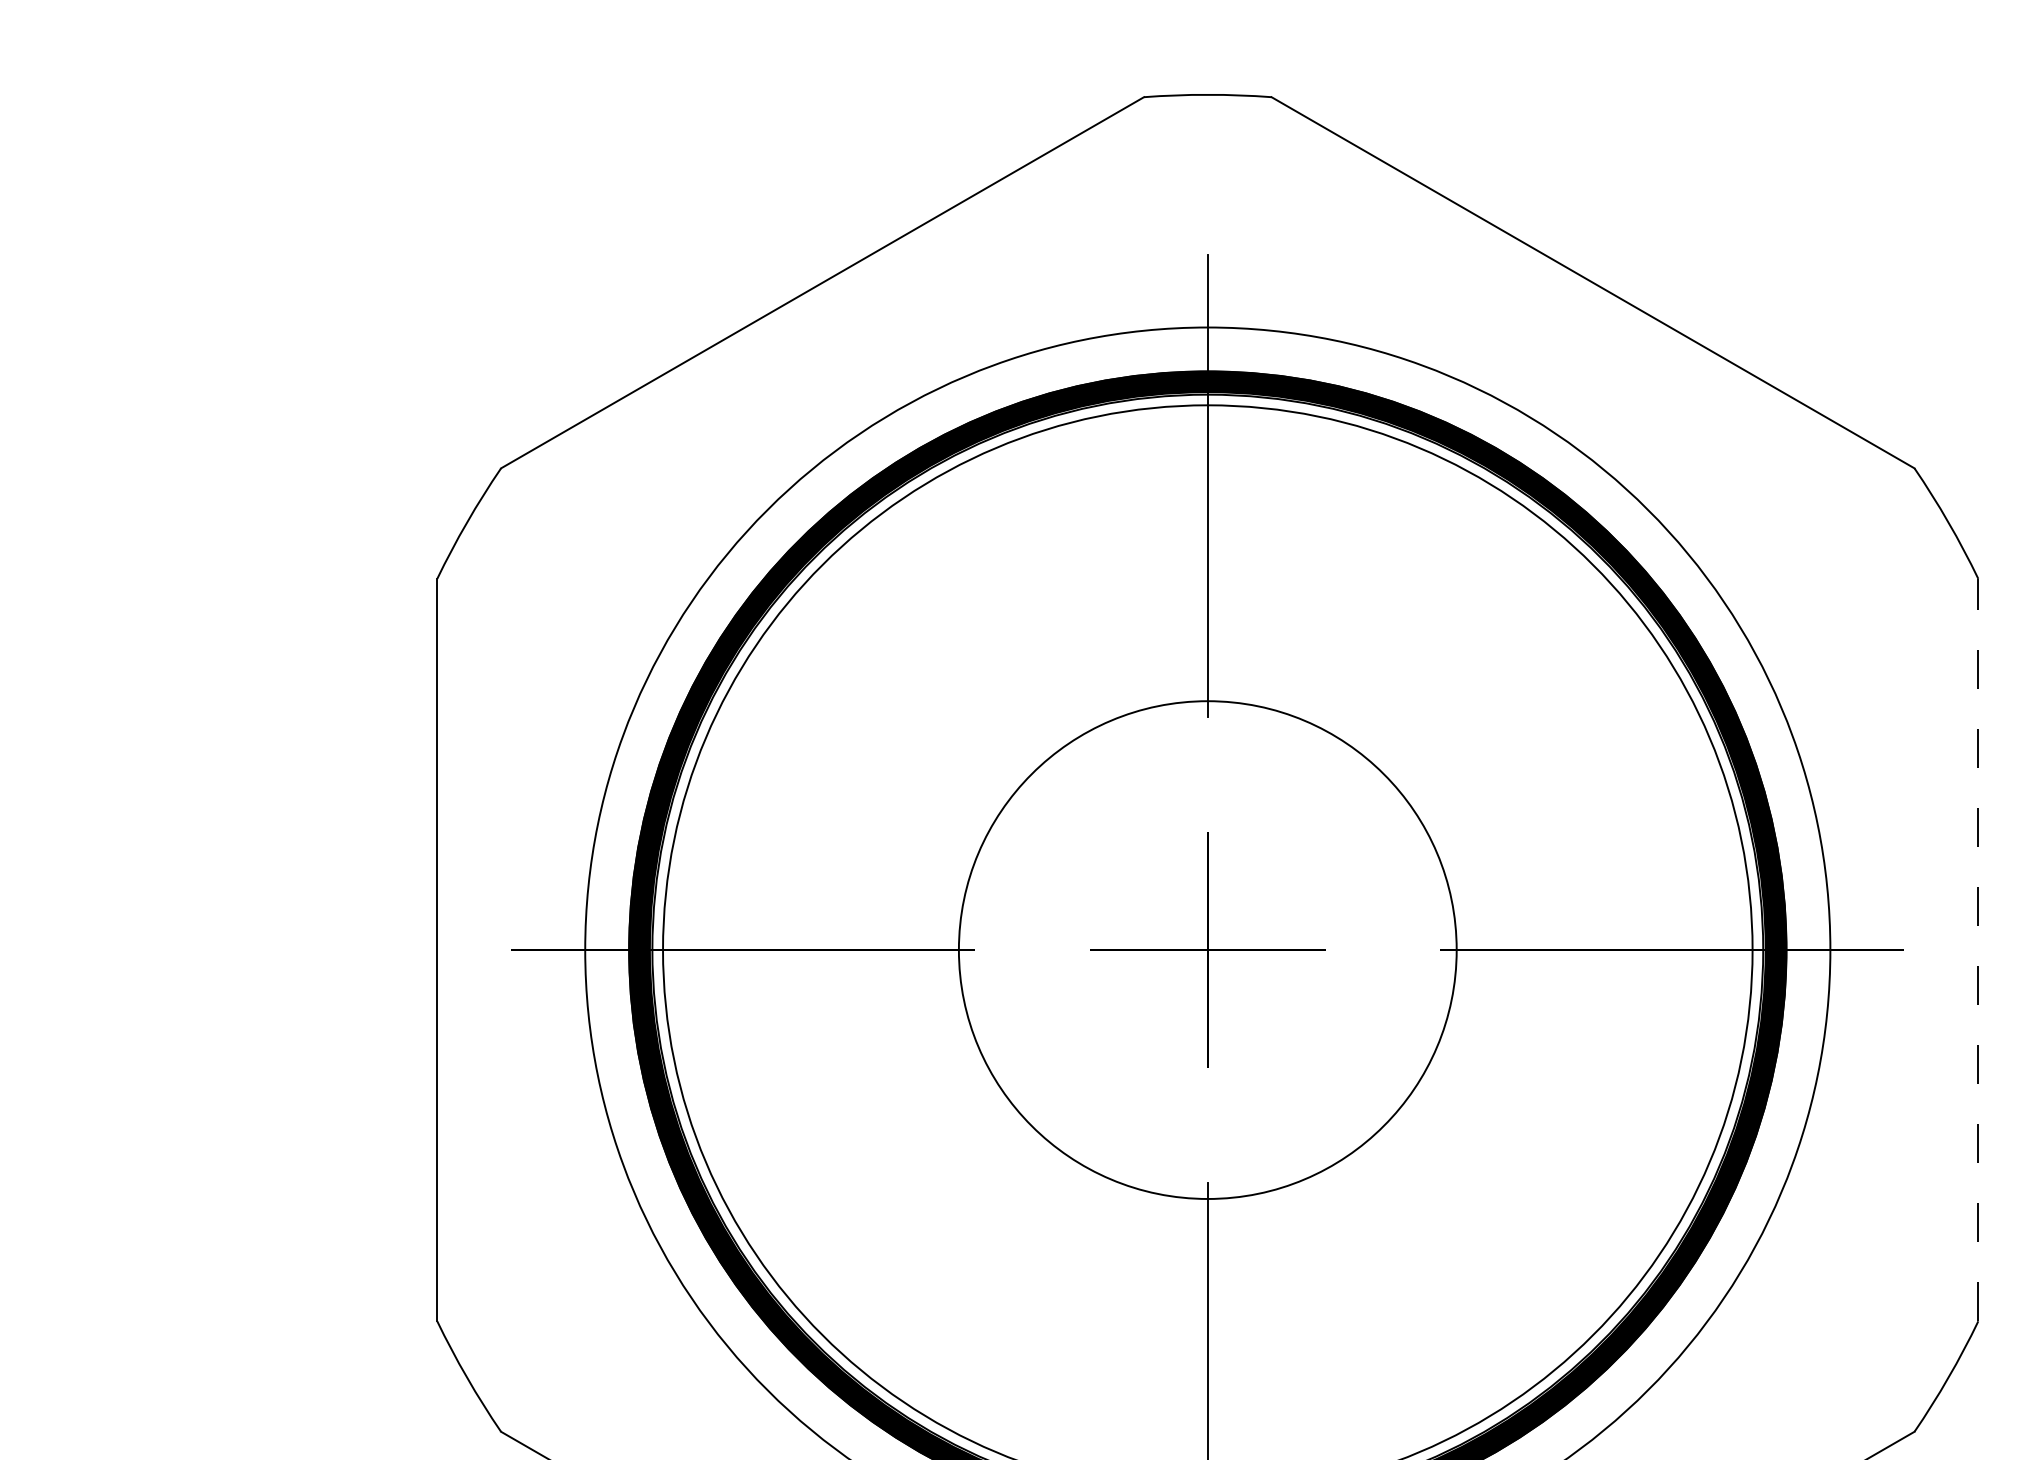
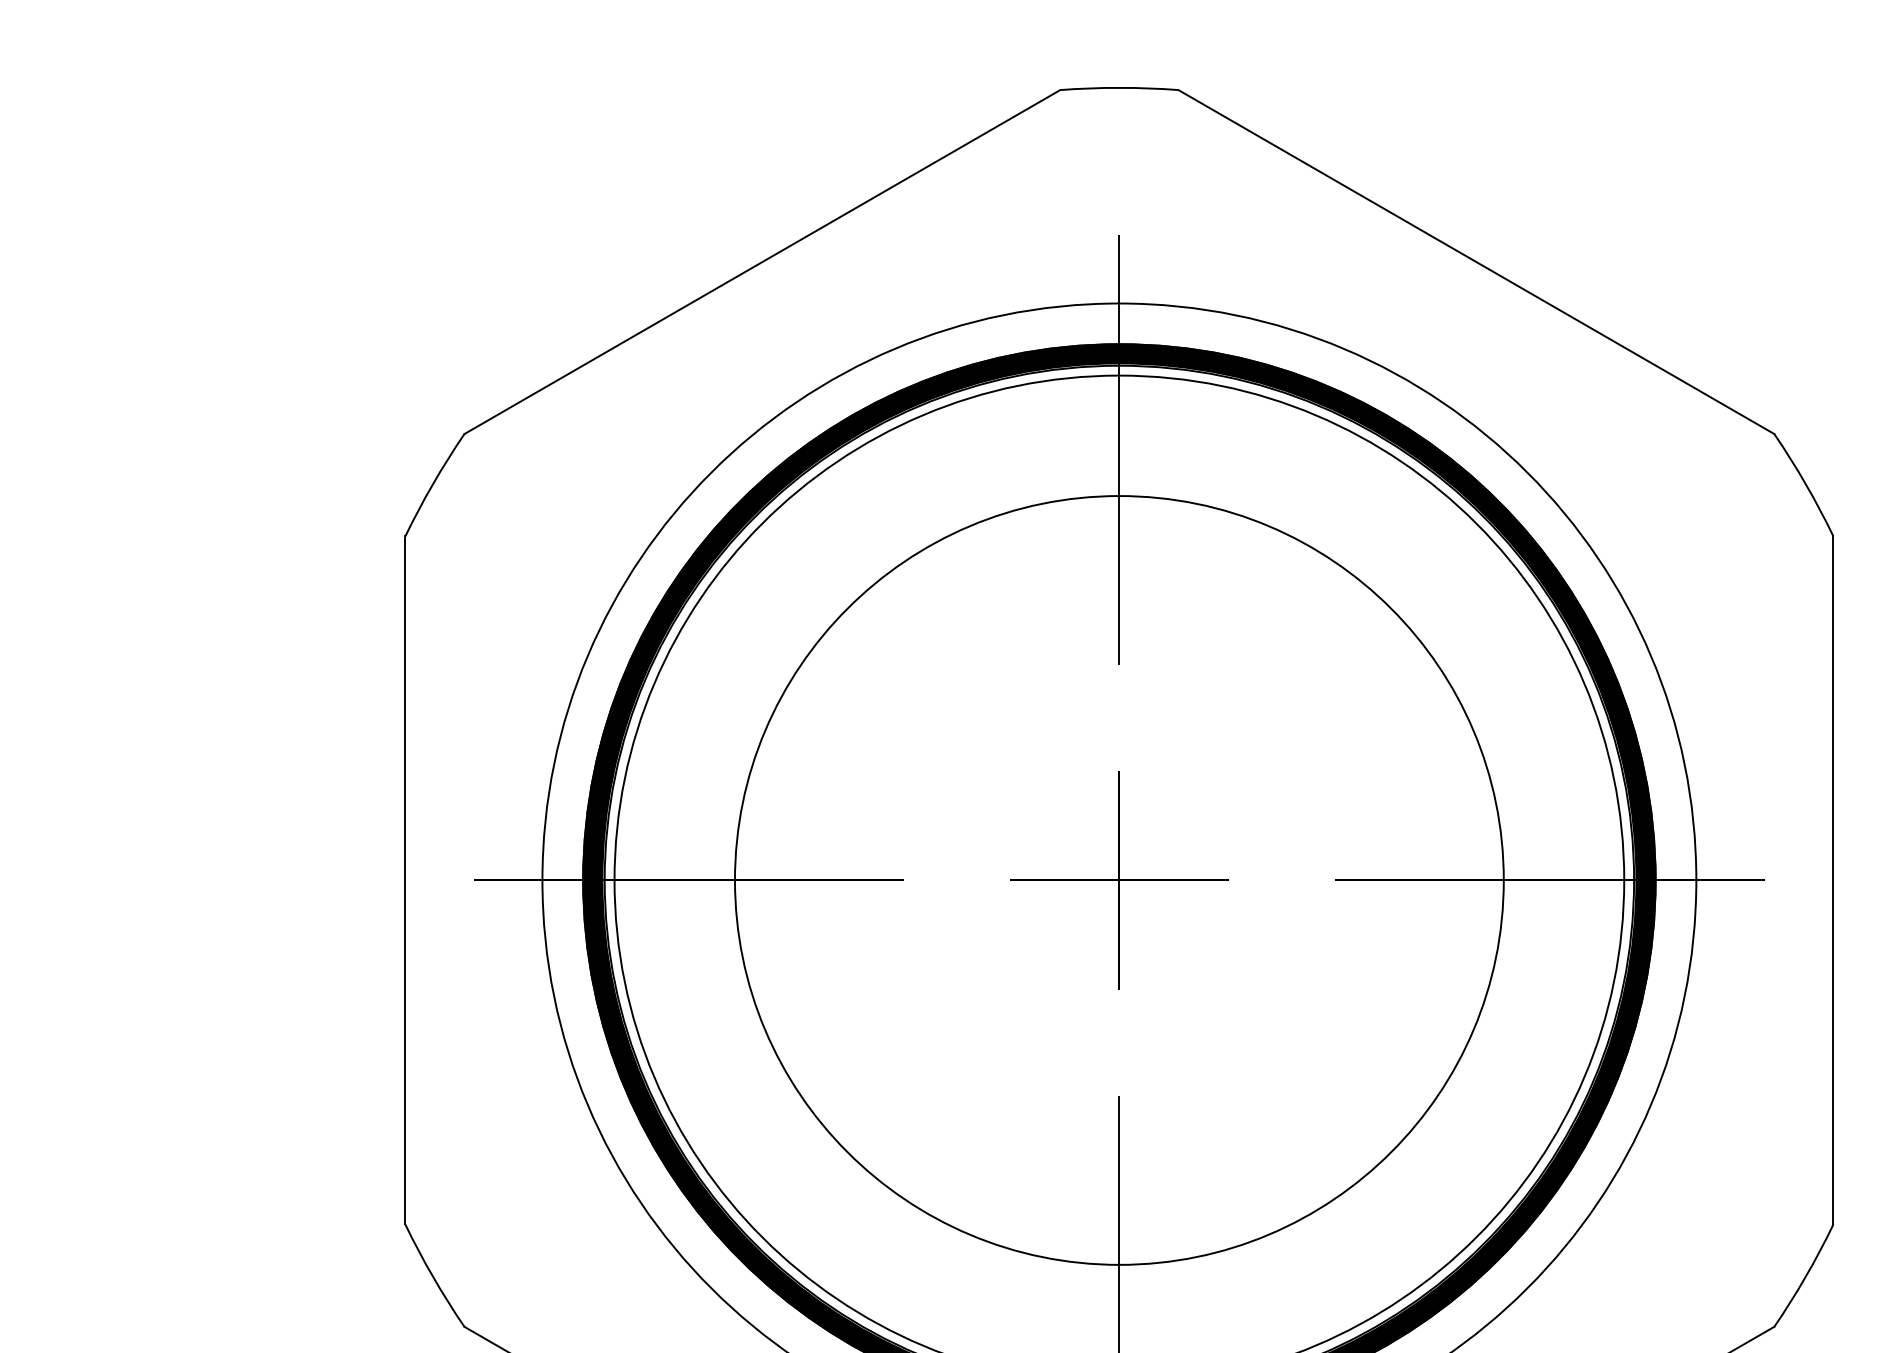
circle: (1207, 949) -> (1119, 879), size x1.67
line: (1978, 949) -> (1833, 879), dashed -> solid

